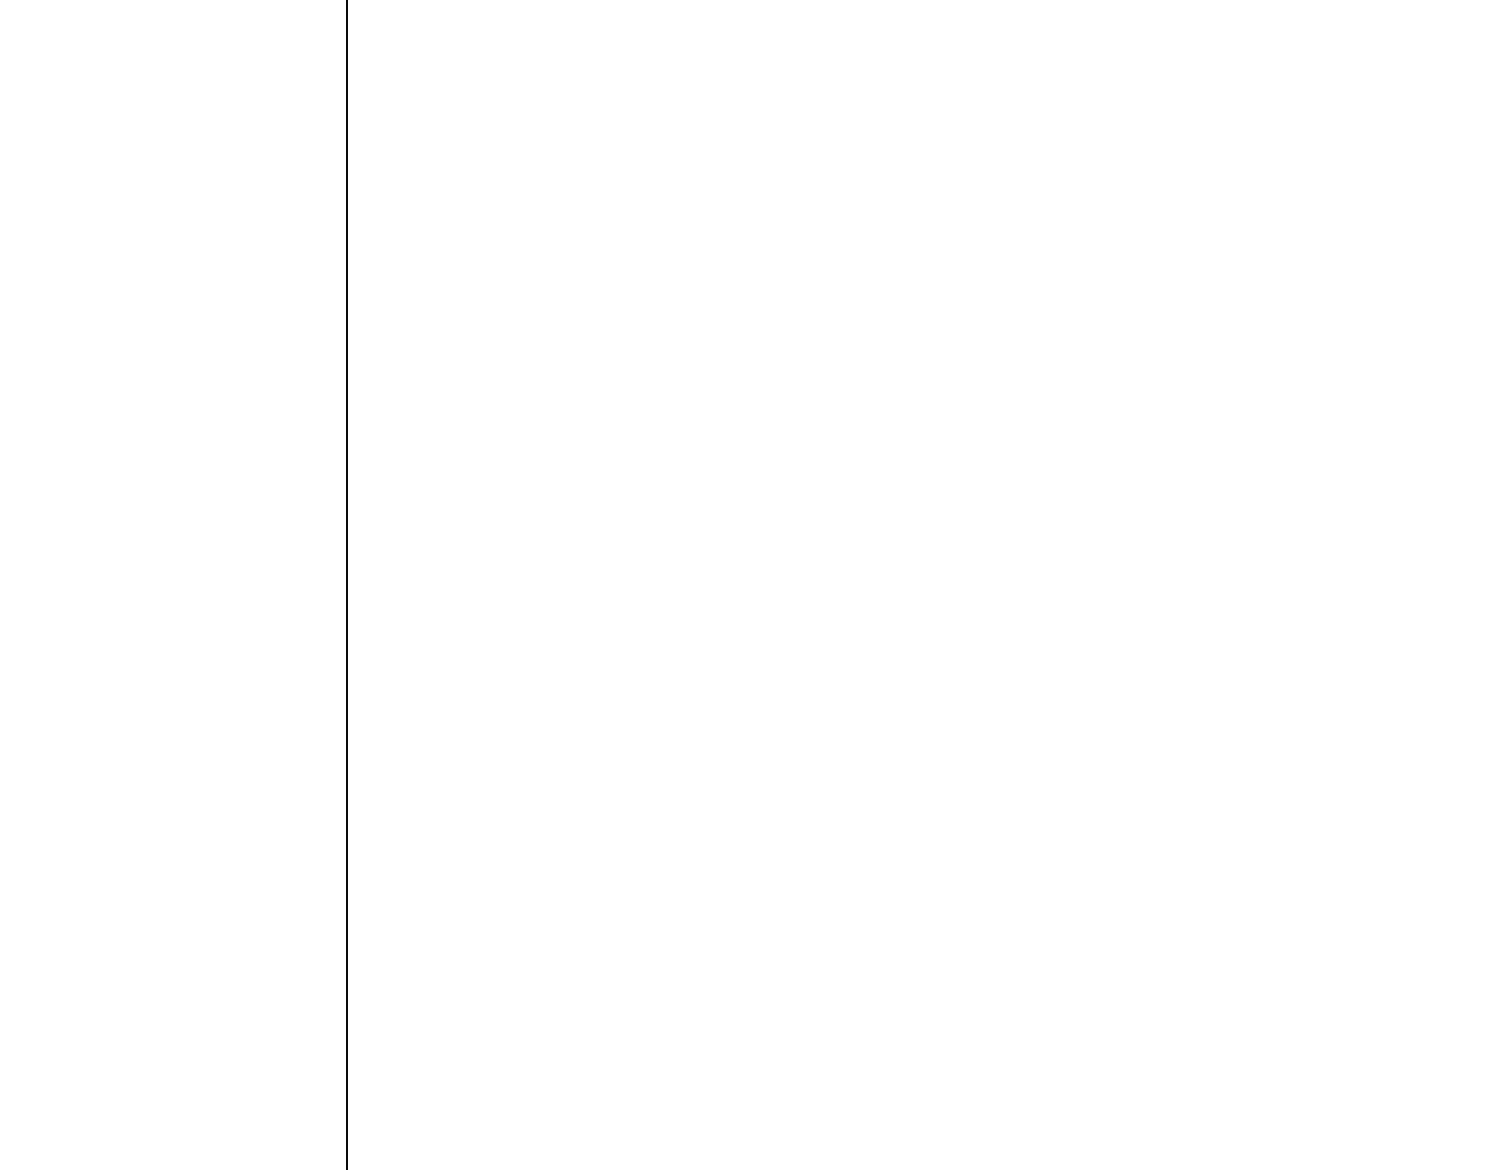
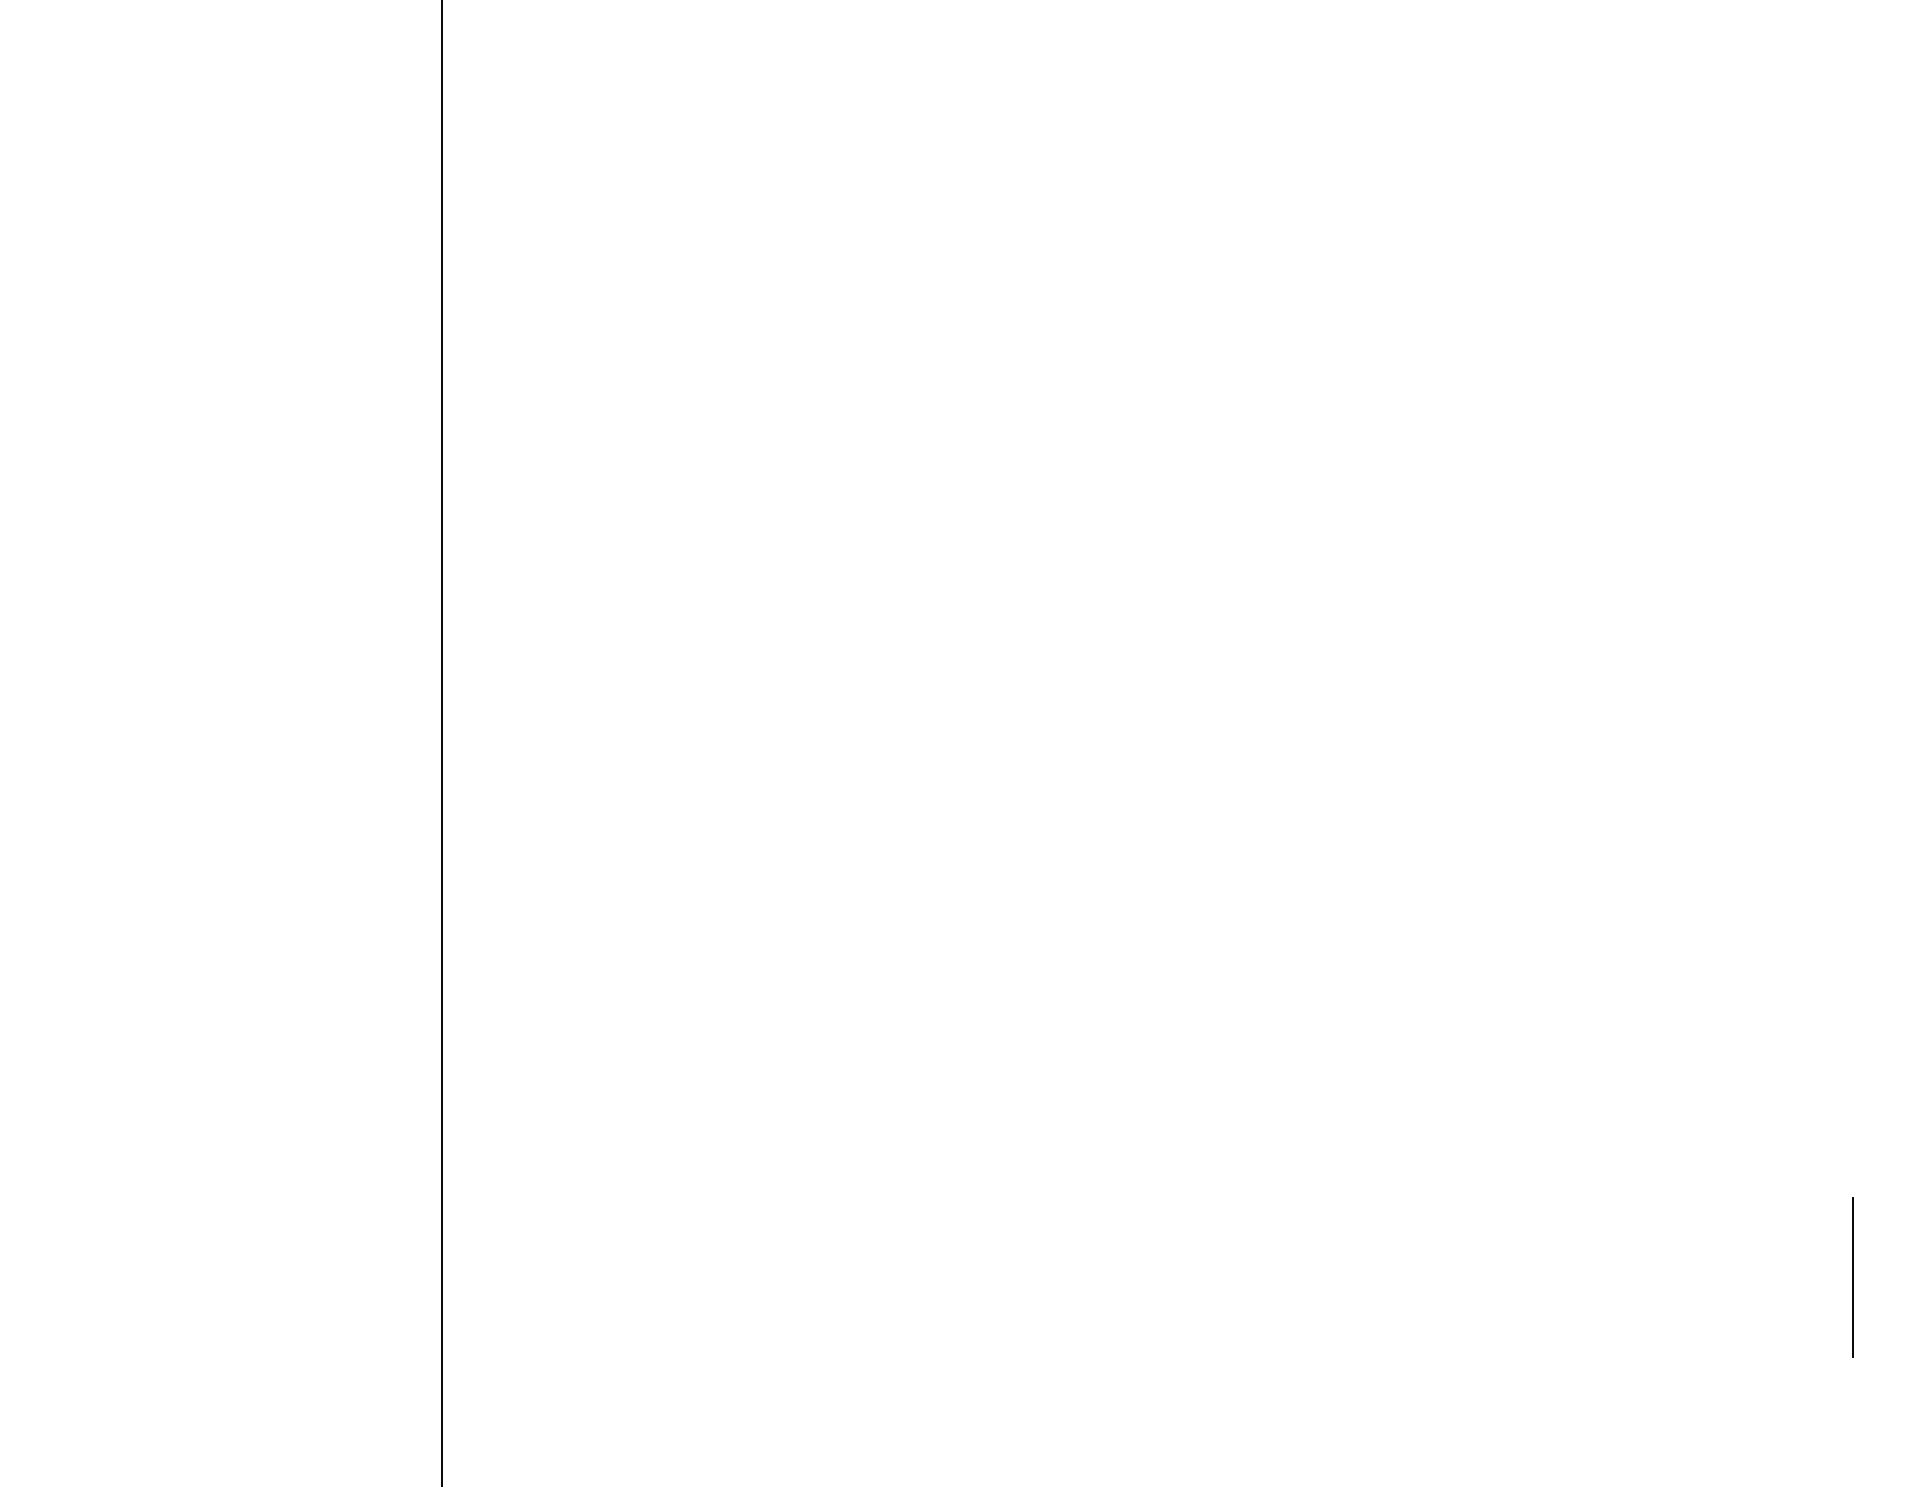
line: (1458, 1005) -> (1853, 1277), added

